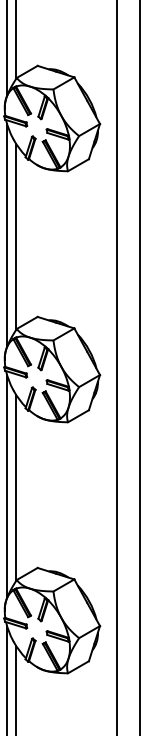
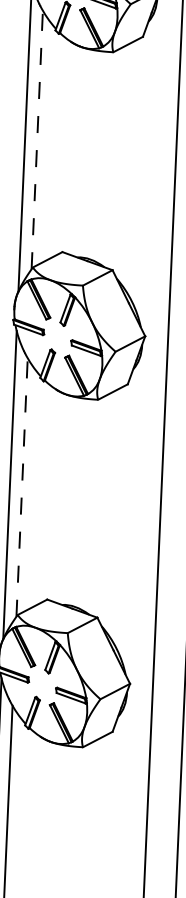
line: (15, 236) -> (36, 139), solid -> dashed
line: (15, 487) -> (21, 486), solid -> dashed

